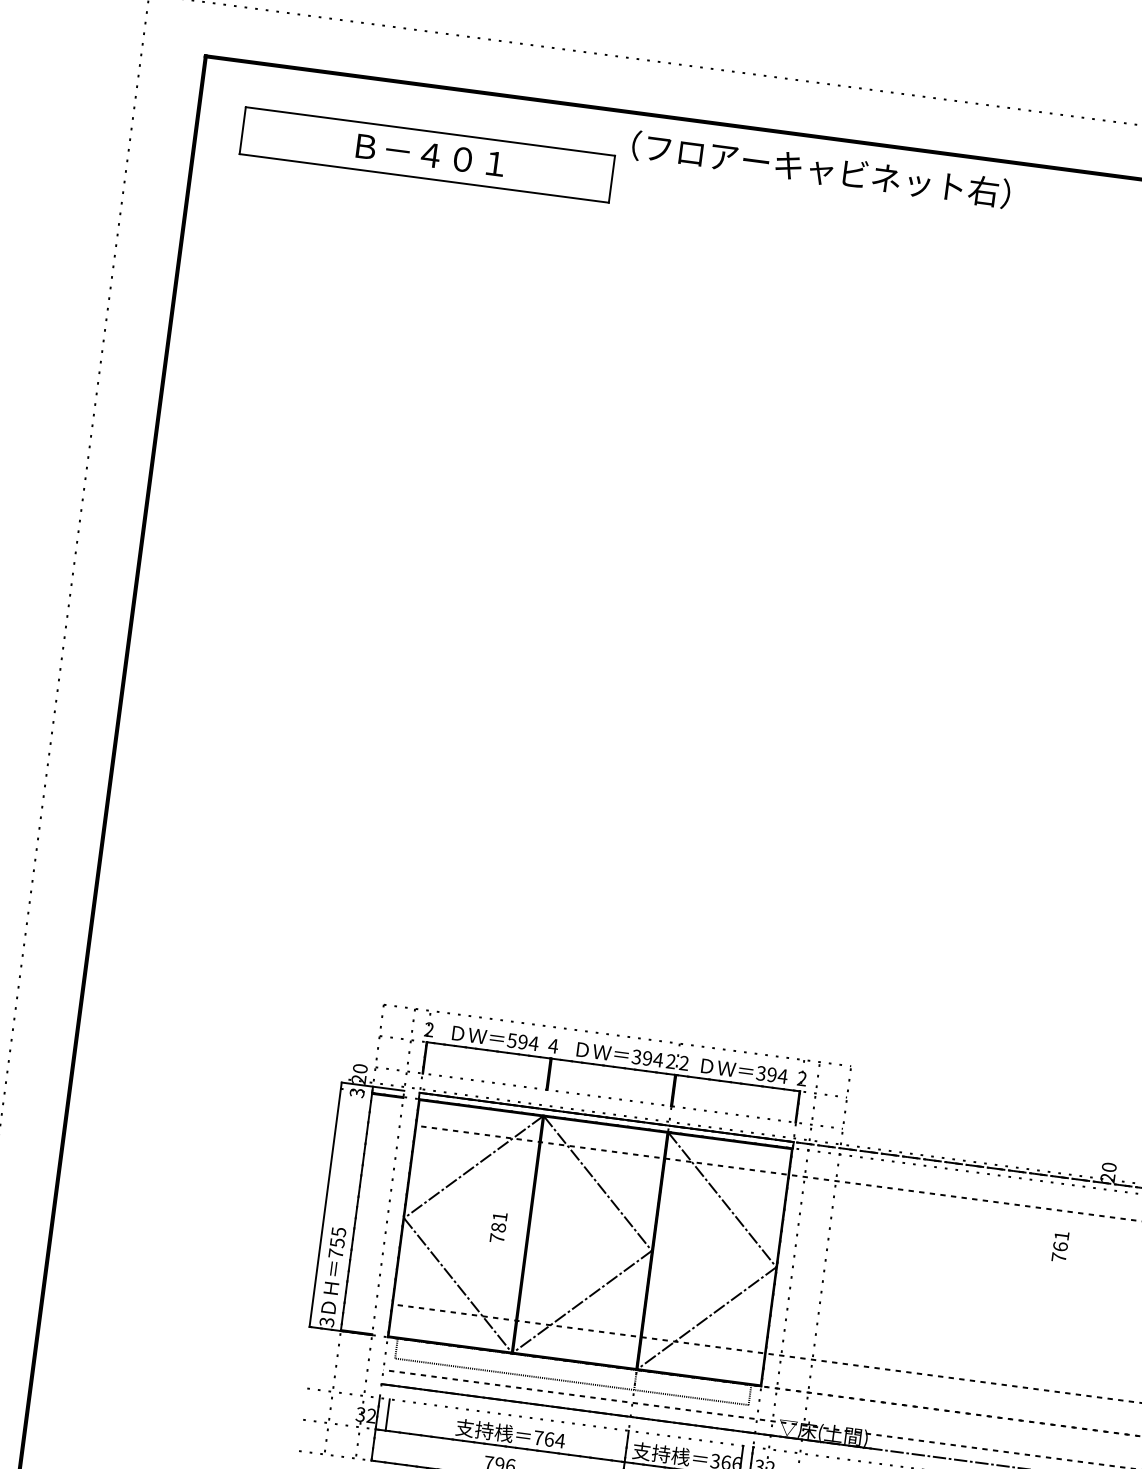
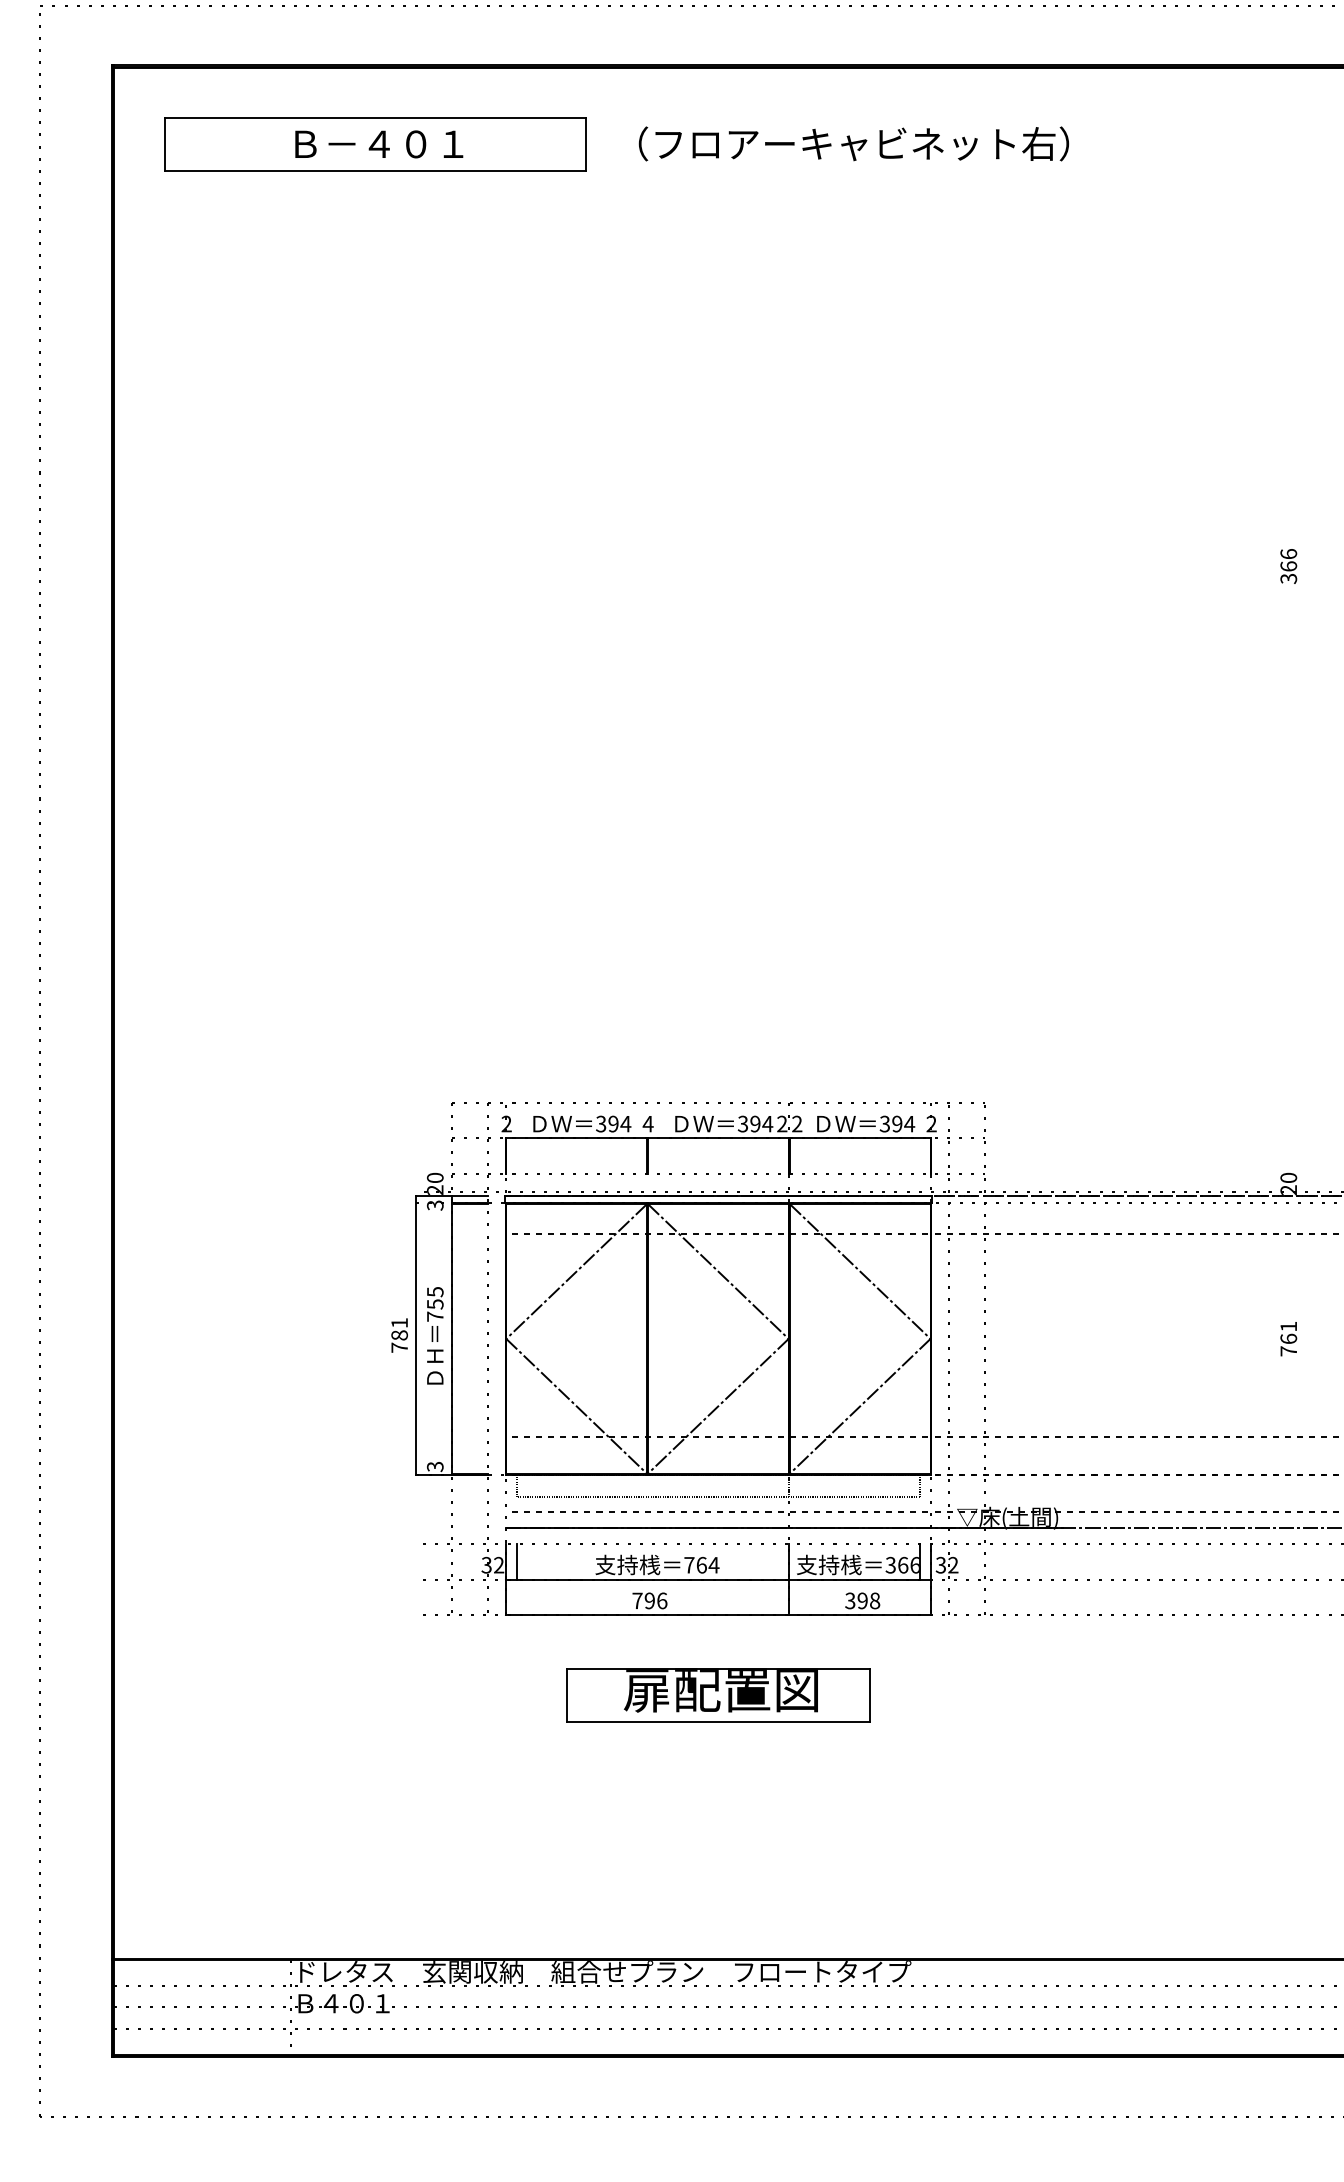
text: (820, 169) -> (853, 143), moved
text: (512, 1040) -> (601, 1123), 594 -> 394
text: (498, 1227) -> (399, 1335), moved
text: (1060, 1247) -> (1288, 1339), moved
text: (334, 1270) -> (435, 1335), moved

